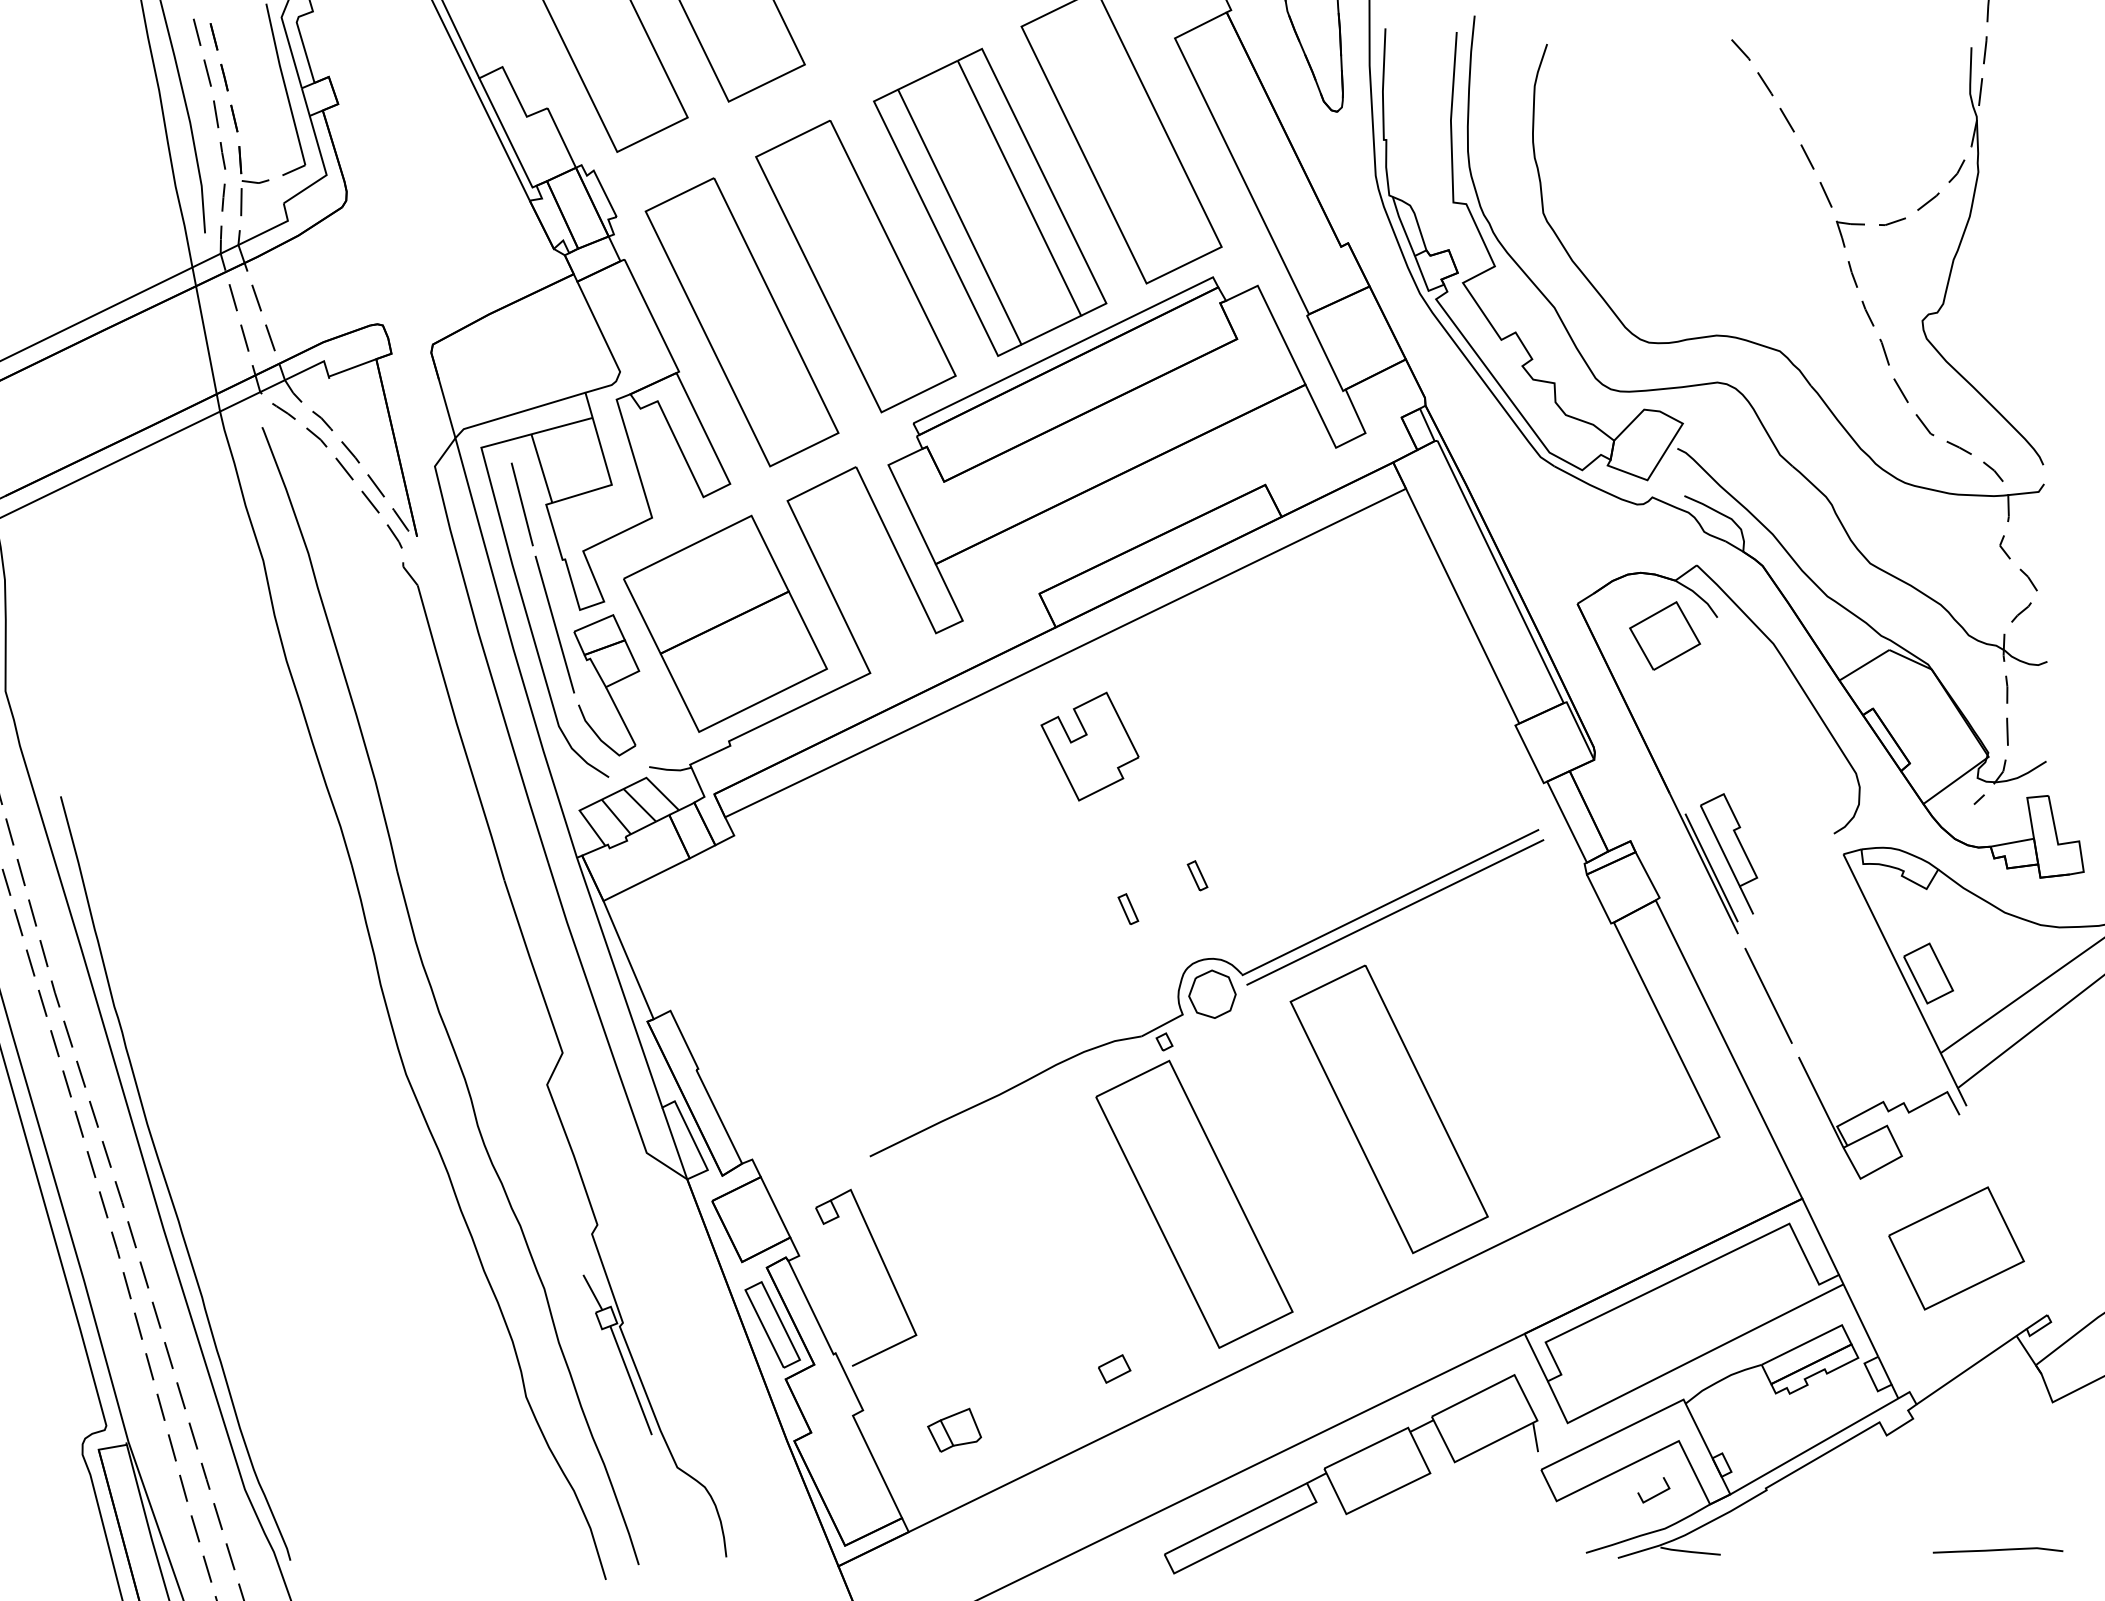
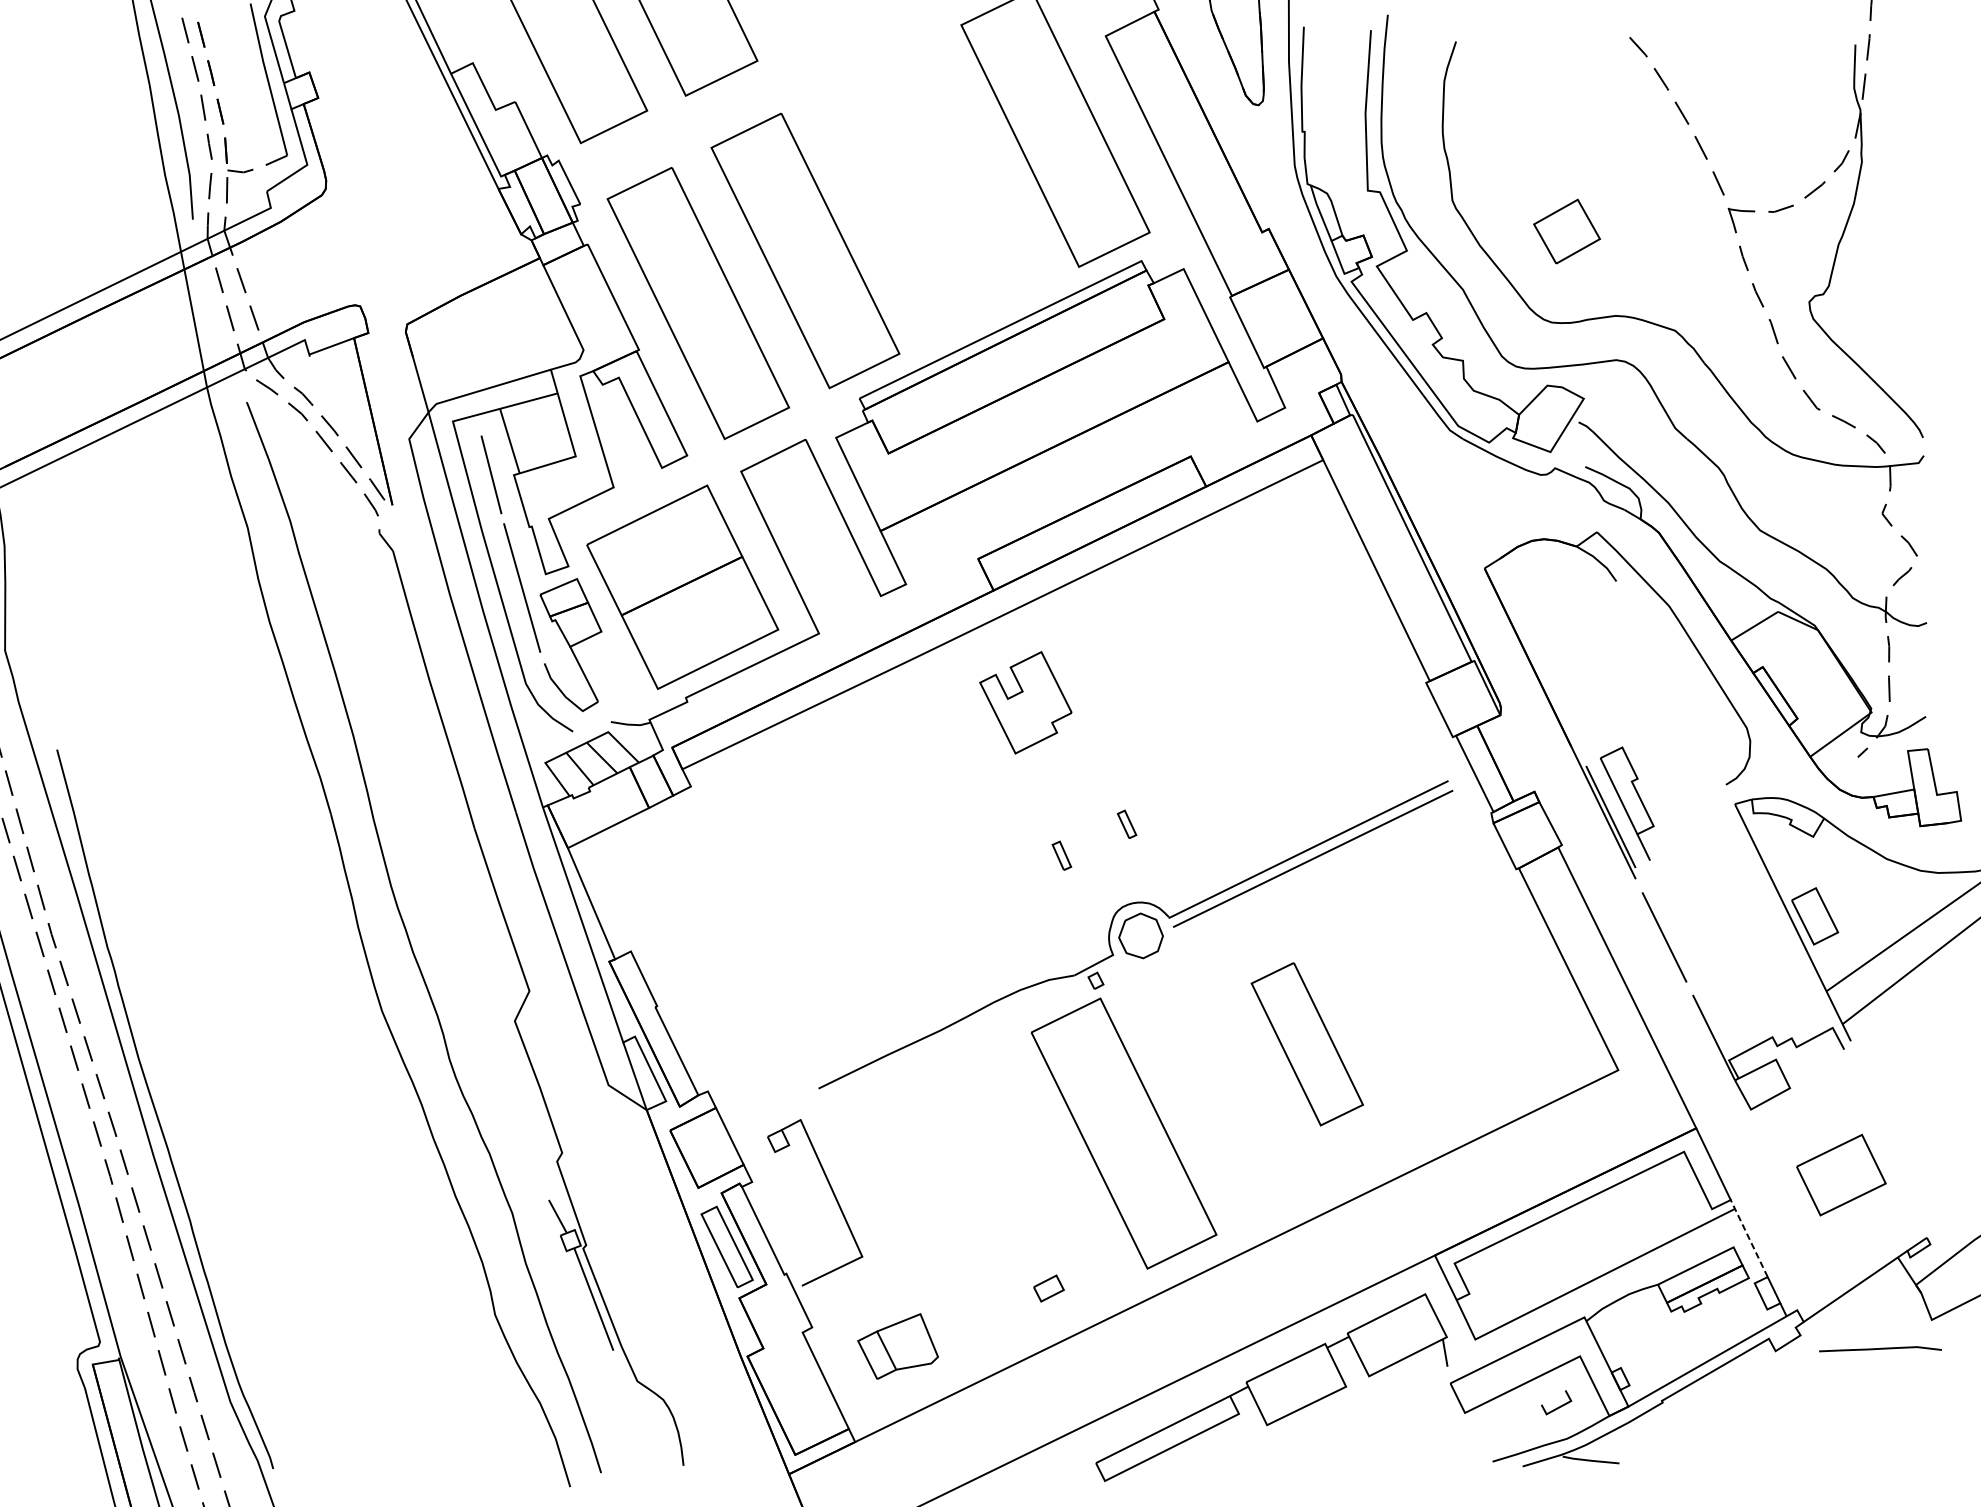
part: (990, 201) -> (932, 189), removed
part: (1665, 635) -> (1567, 231), moved
part: (1388, 1109) -> (1306, 1044), size x0.6
part: (1956, 1248) -> (1841, 1175), size x0.7
line: (1858, 1315) -> (1749, 1238), solid -> dashed
part: (954, 1429) -> (898, 1345), size x1.6
curve: (1997, 1550) -> (1879, 1349), moved

